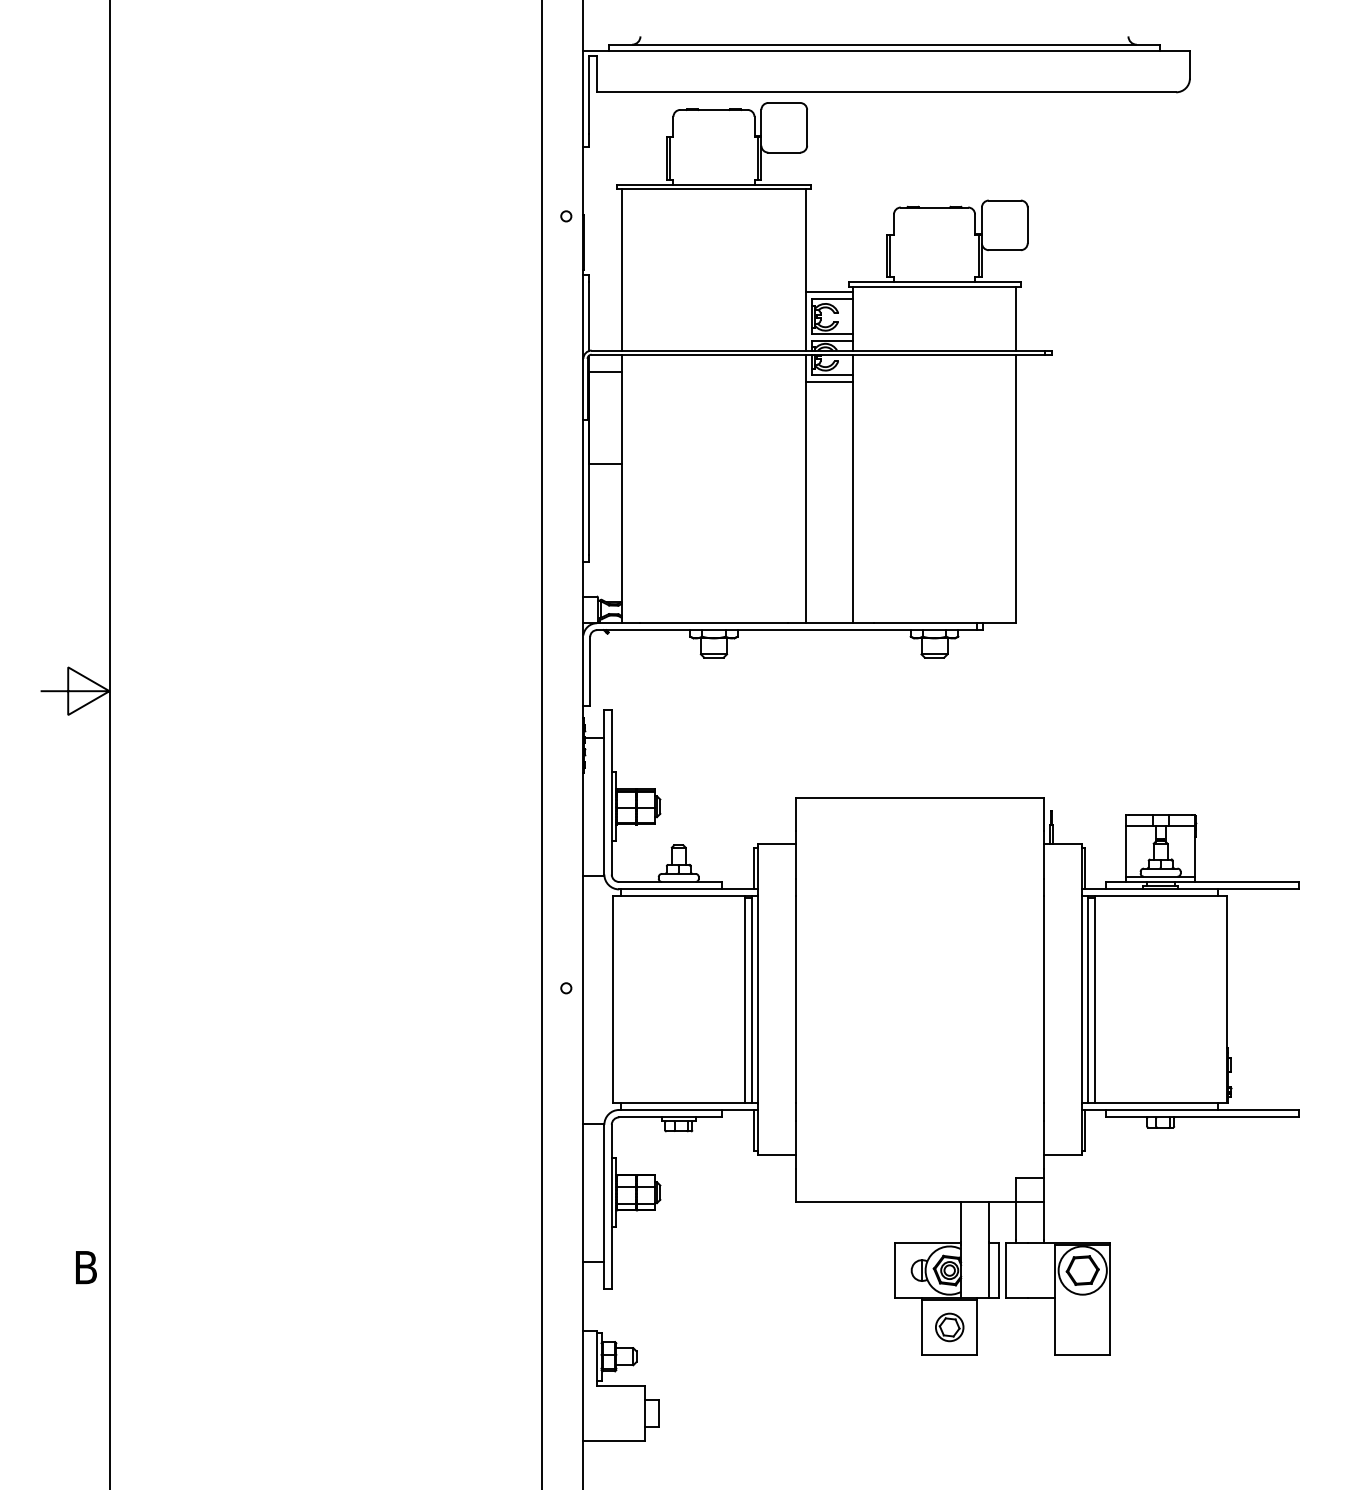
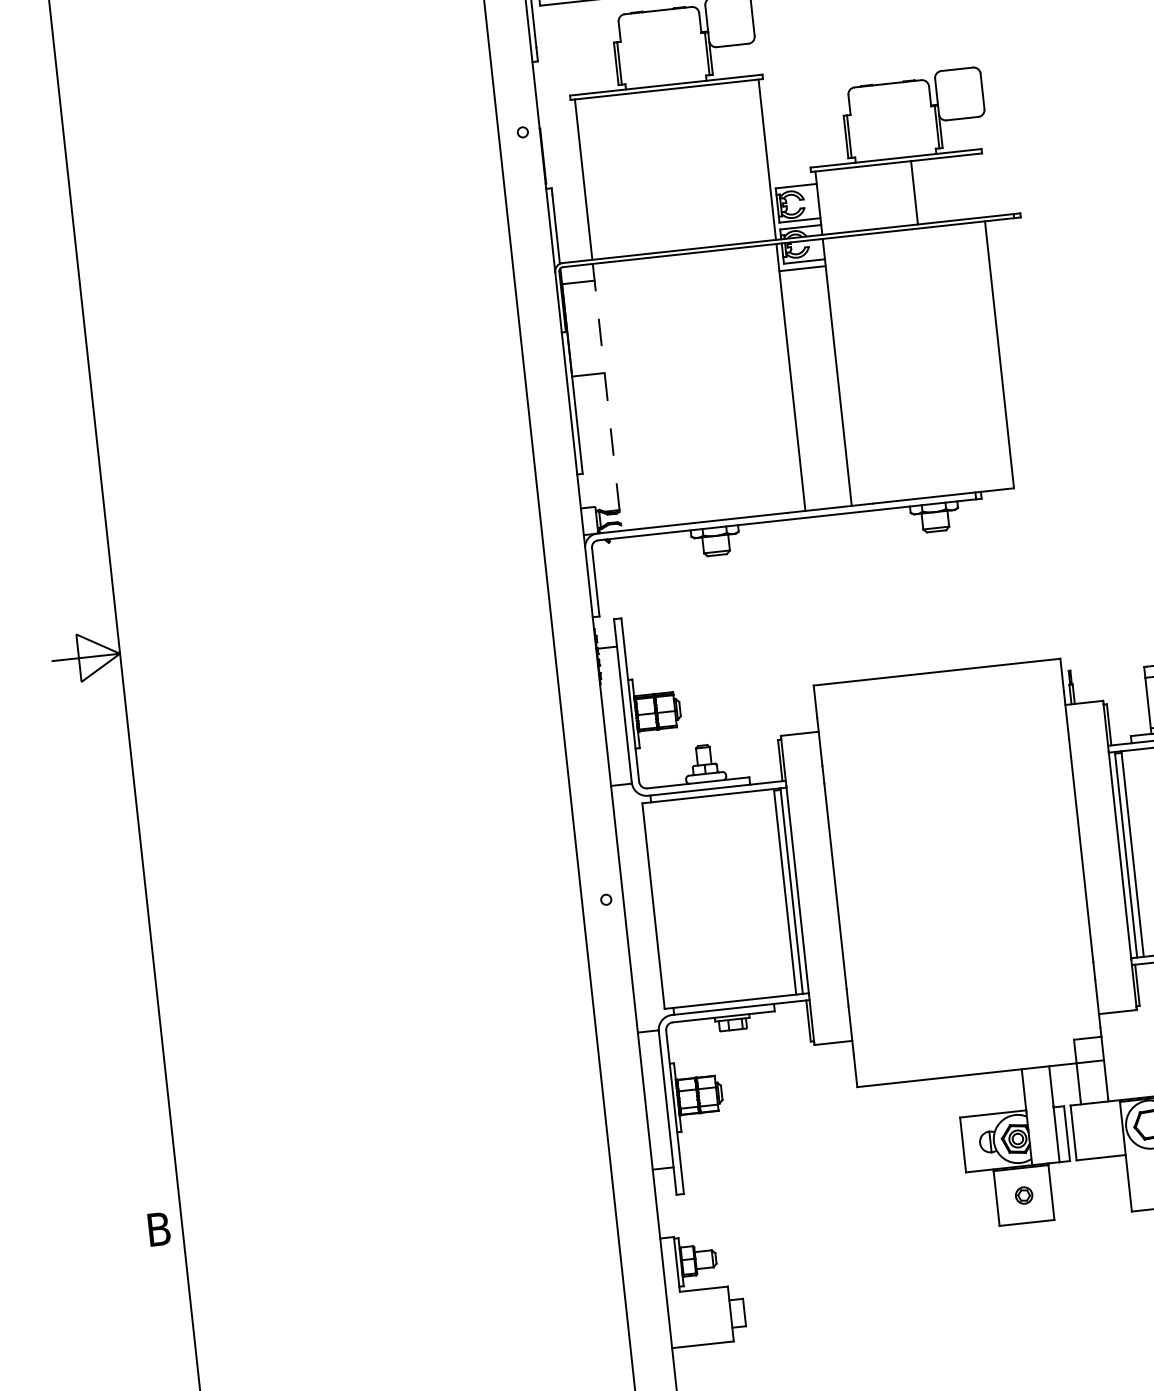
line: (829, 292) -> (792, 179), removed
line: (1016, 318) -> (914, 192), moved
line: (621, 489) -> (607, 397), solid -> dashed
part: (949, 1327) -> (1023, 1195), size x0.6

